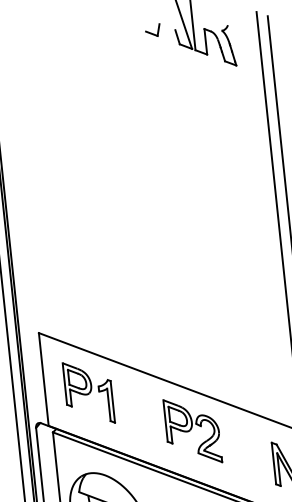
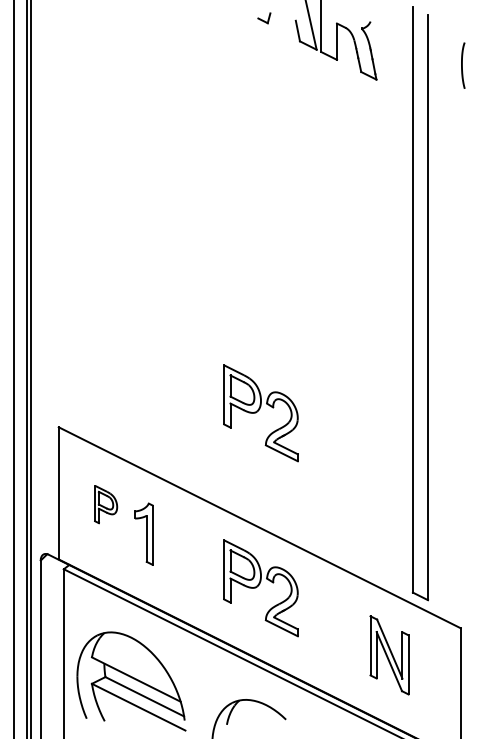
part: (153, 30) -> (264, 18), size x0.6
part: (179, 308) -> (260, 413), added
part: (77, 383) -> (105, 504), size x0.6

